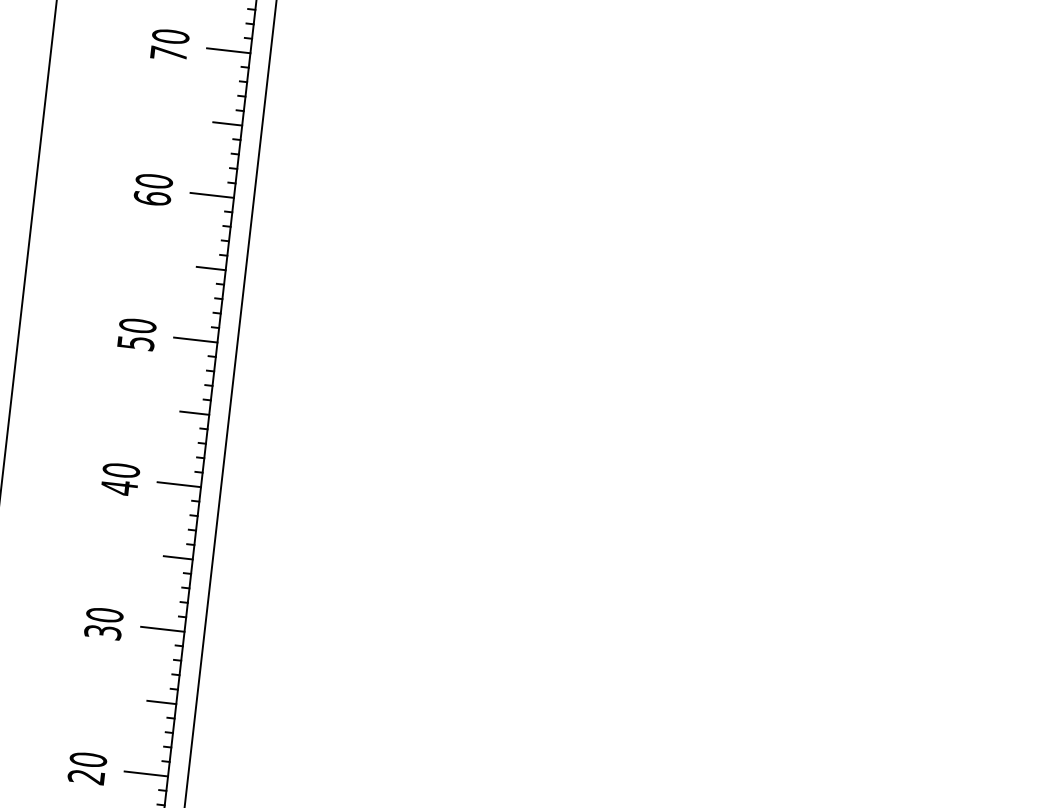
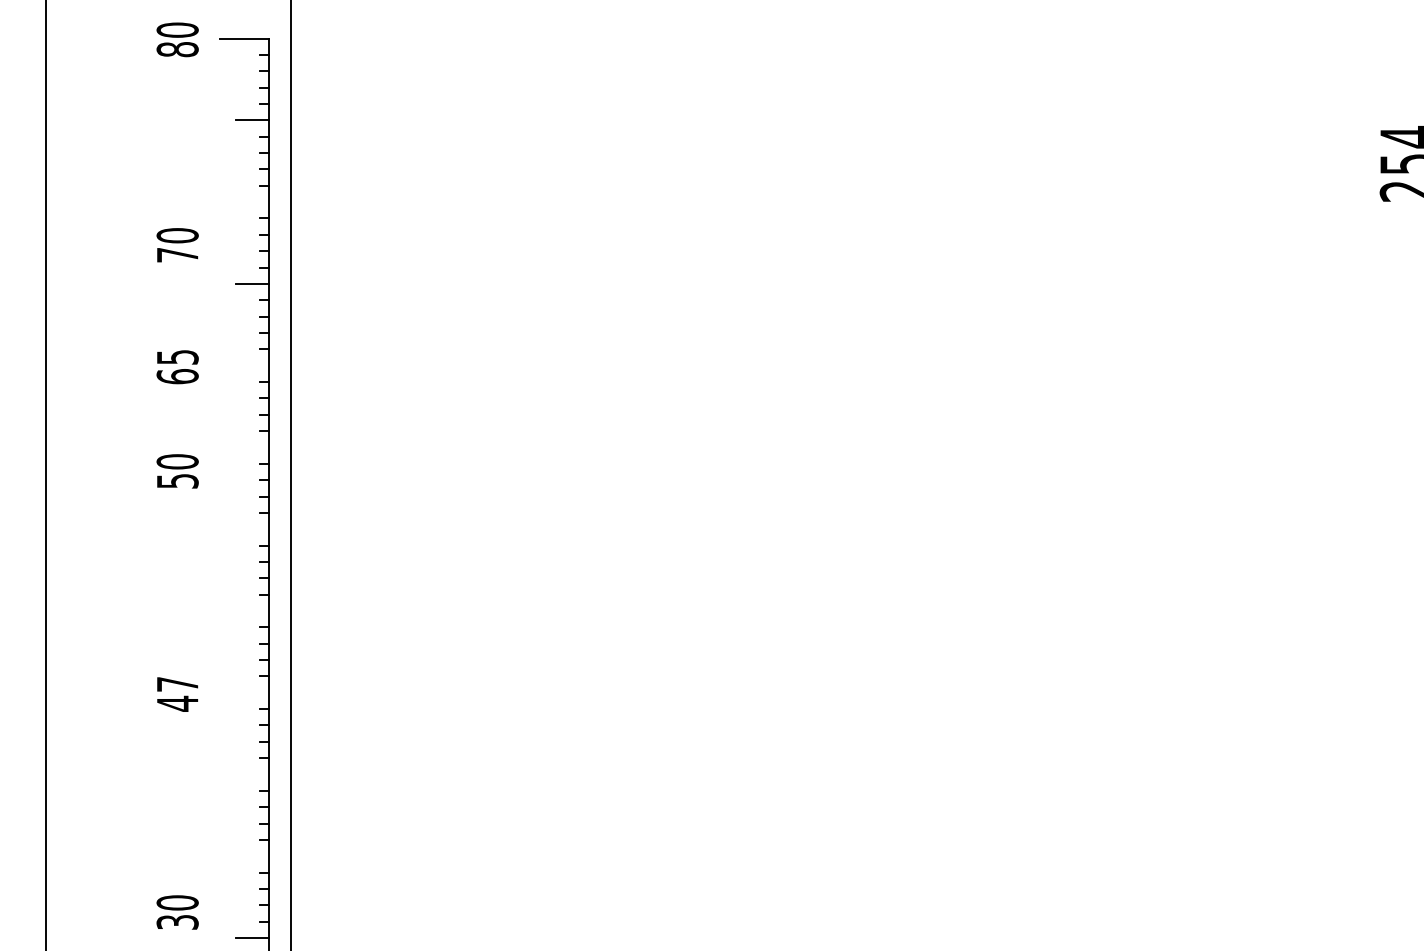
text: (169, 45) -> (177, 245), moved
line: (228, 51) -> (243, 202), removed
text: (154, 180) -> (177, 356), 60 -> 65
line: (211, 195) -> (243, 365), removed
line: (210, 268) -> (251, 447), removed
text: (136, 334) -> (177, 471), moved
line: (195, 340) -> (243, 529), removed
line: (194, 413) -> (251, 611), removed
text: (121, 469) -> (177, 683), 40 -> 47
line: (178, 484) -> (243, 692), removed
line: (177, 557) -> (251, 774), removed
text: (103, 623) -> (177, 912), moved
line: (162, 629) -> (243, 856), removed

